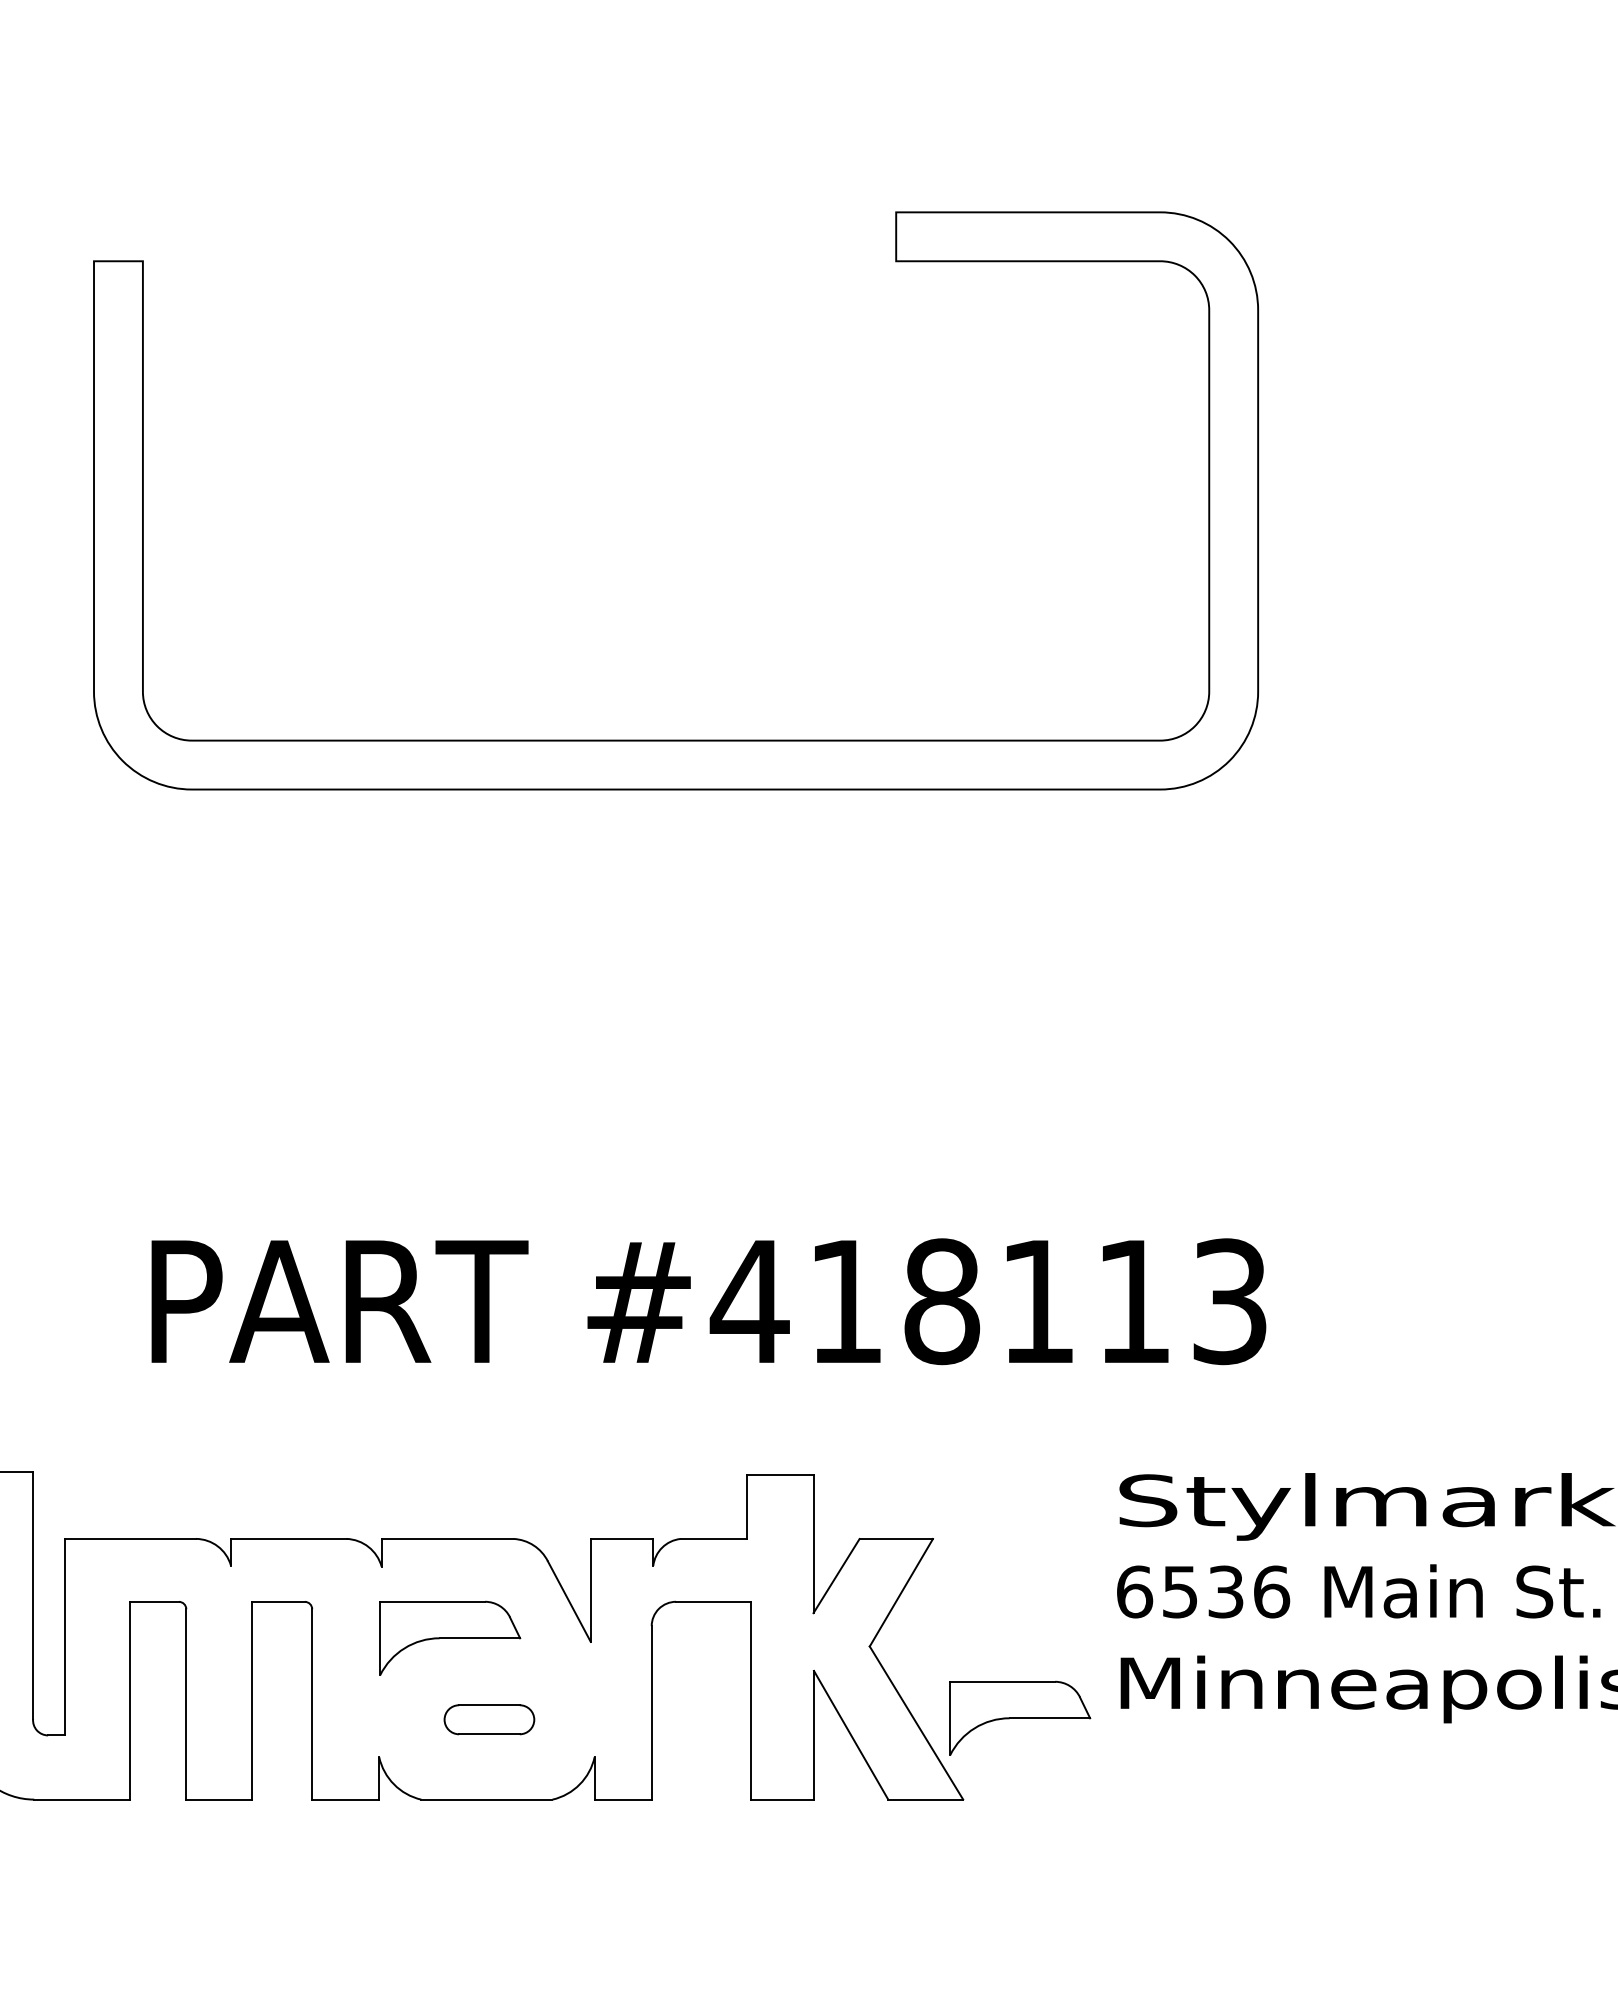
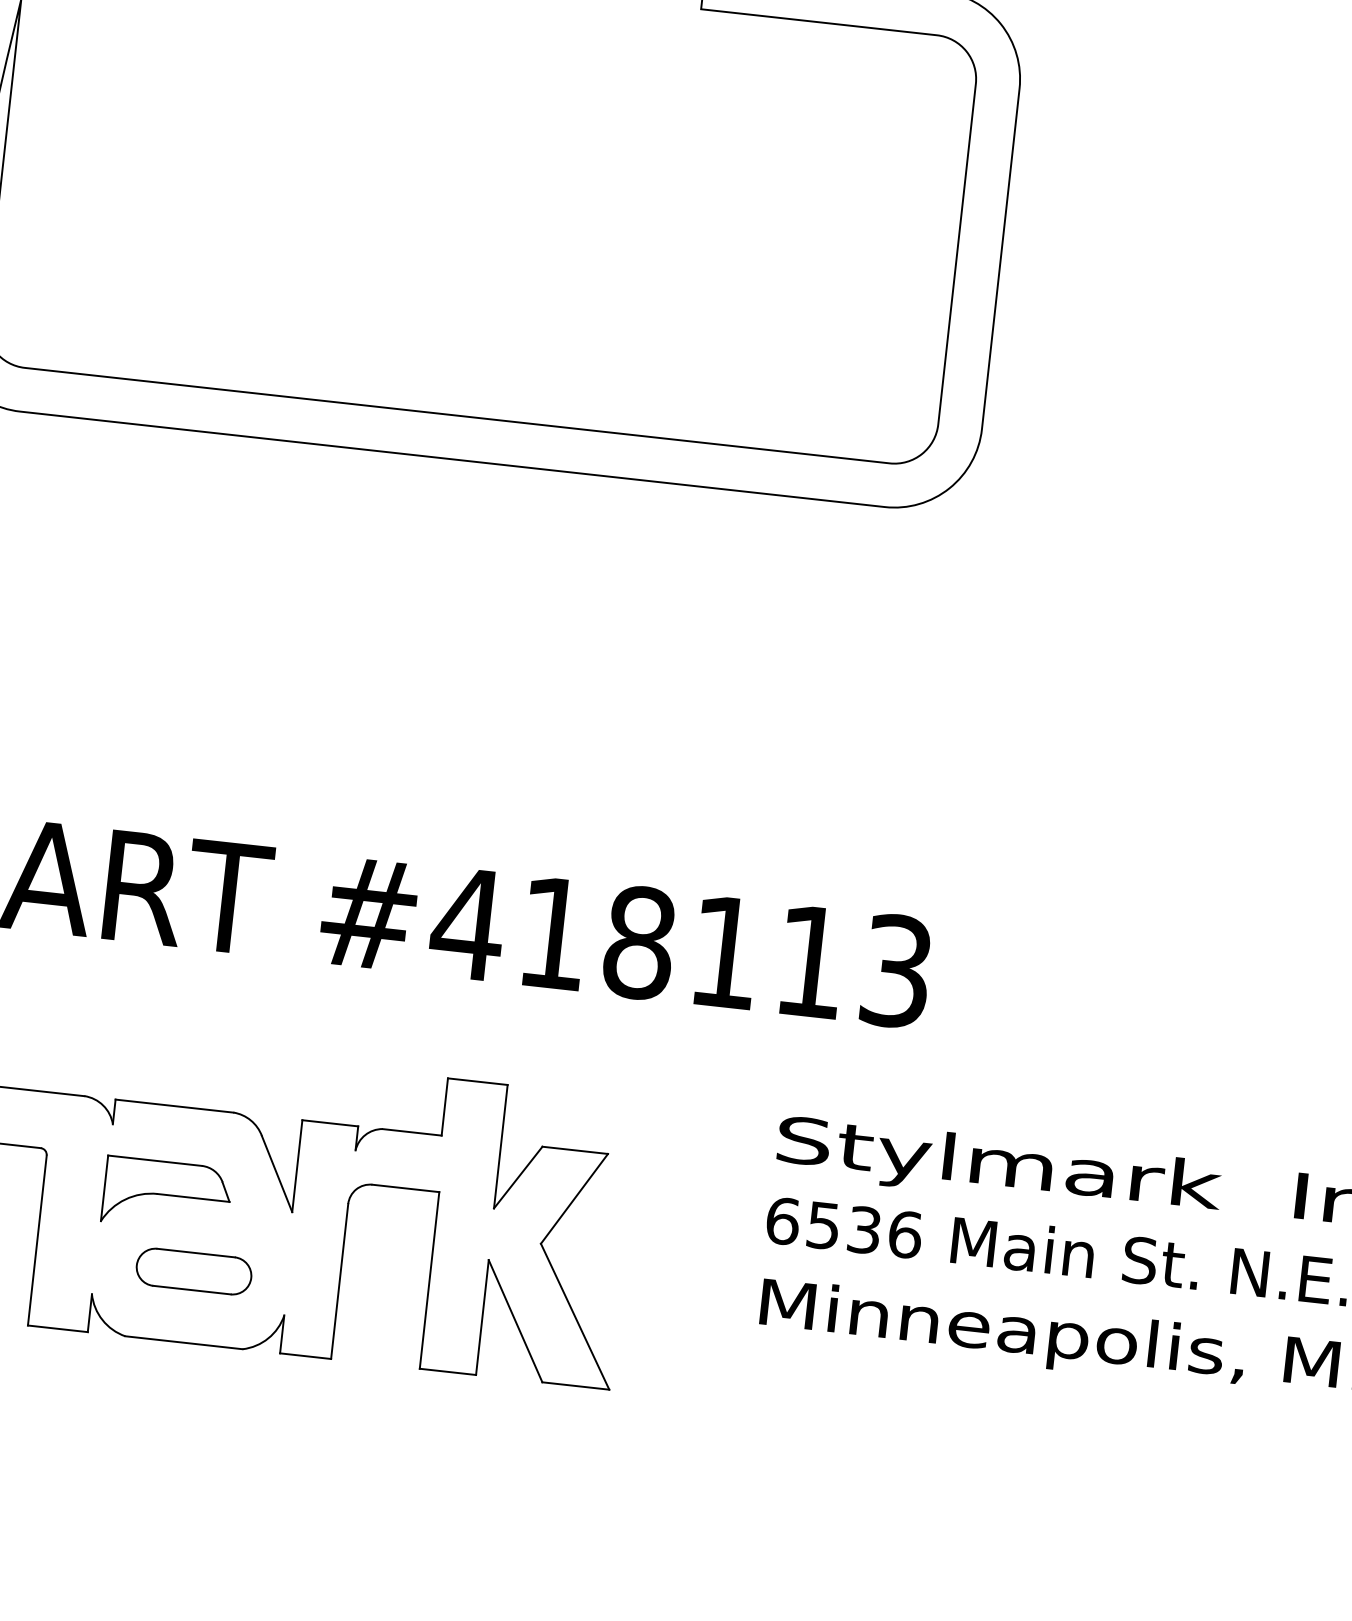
part: (1020, 1717) -> (668, 1322), removed
part: (489, 1719) -> (194, 1271), size x1.43

